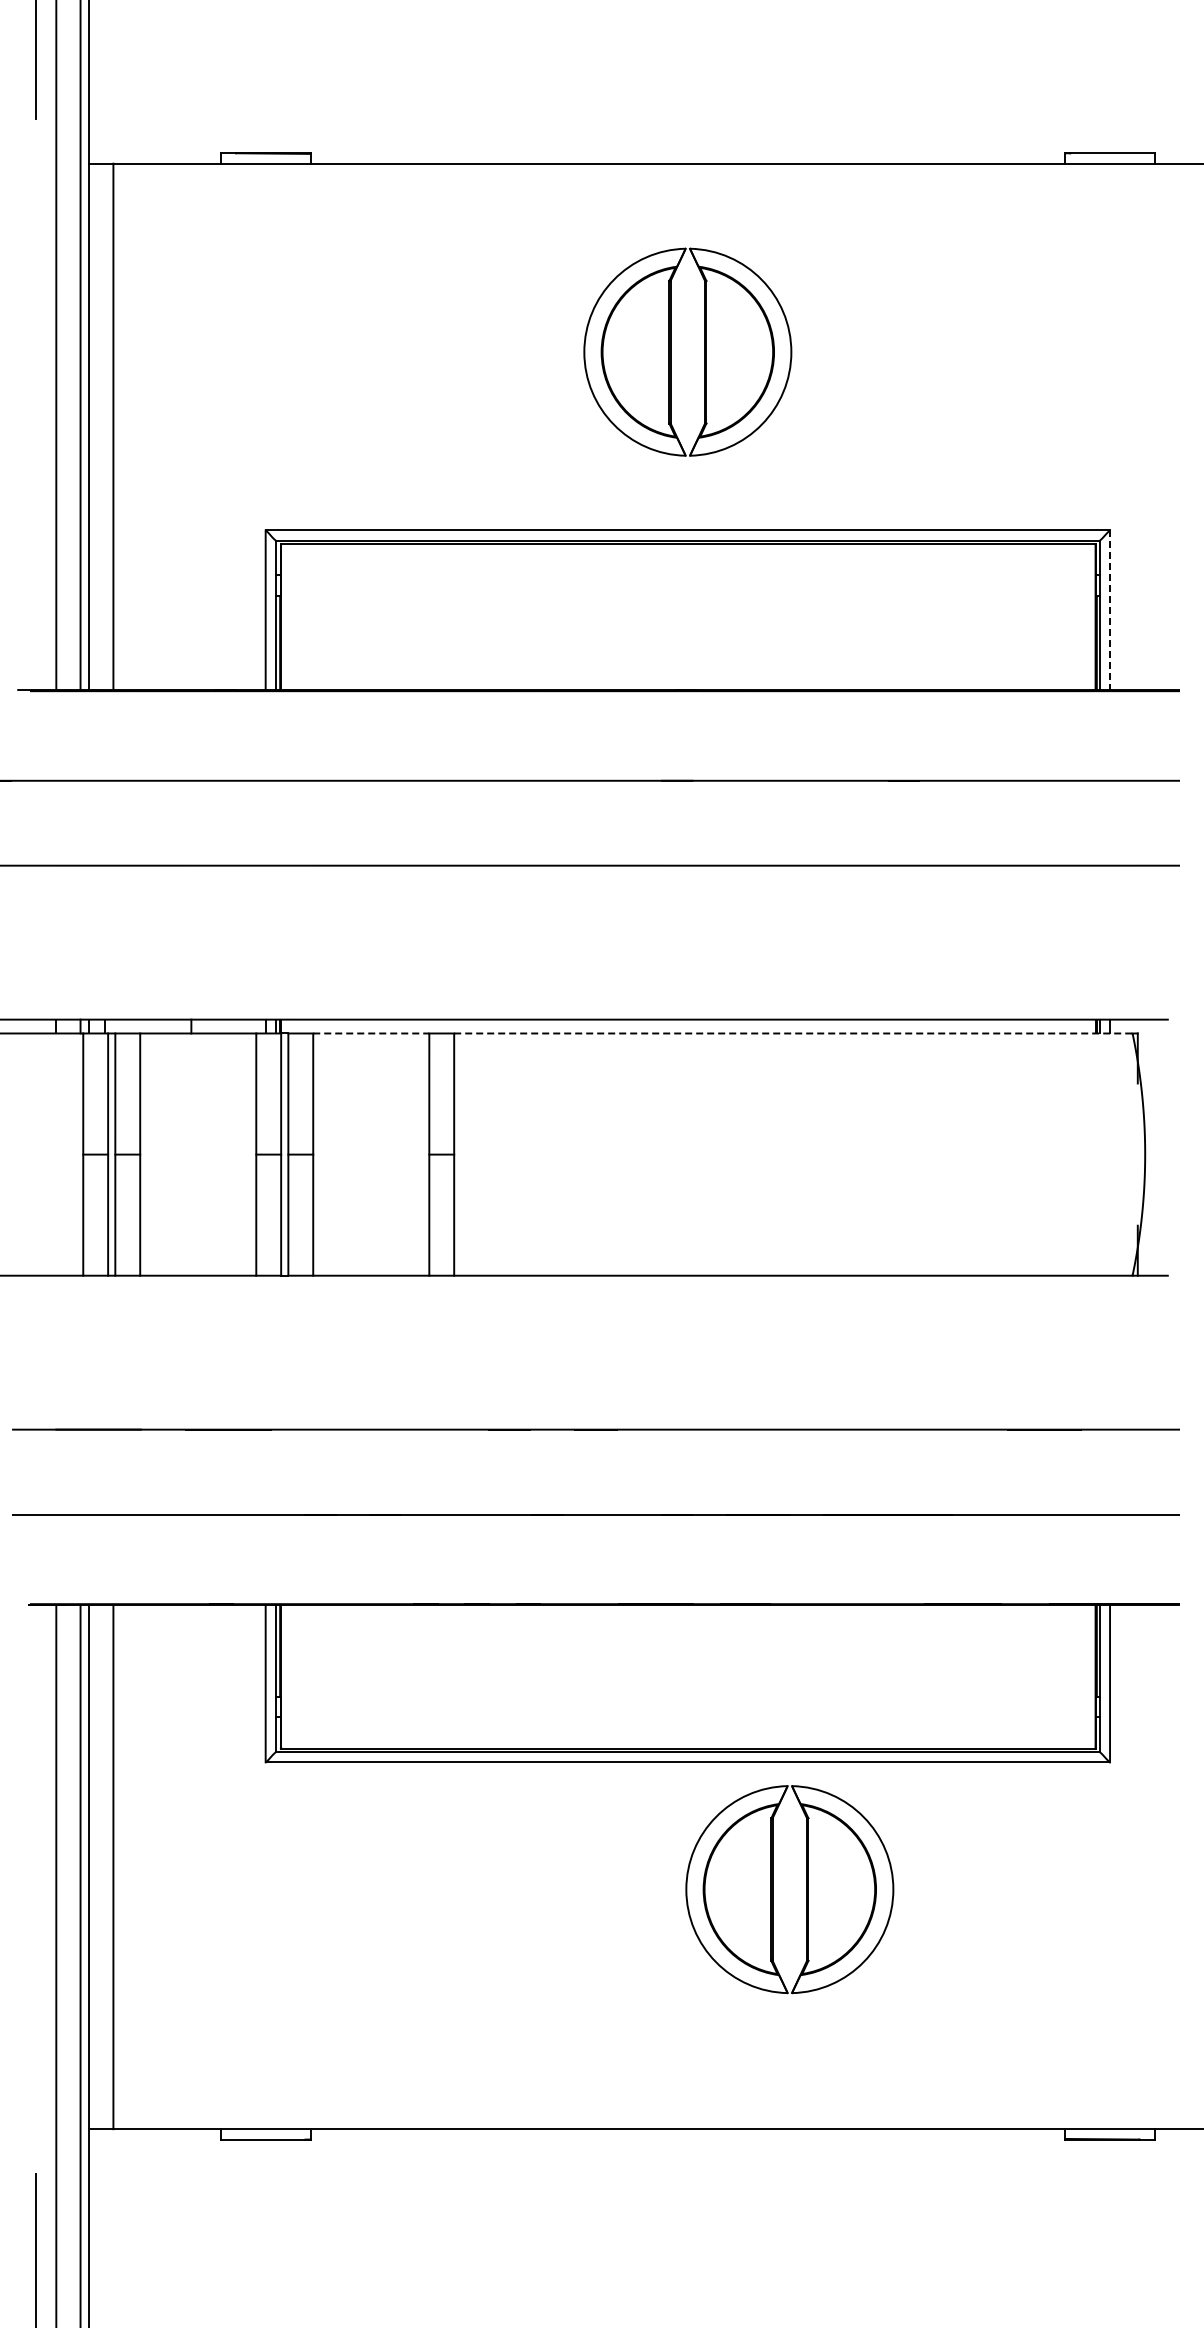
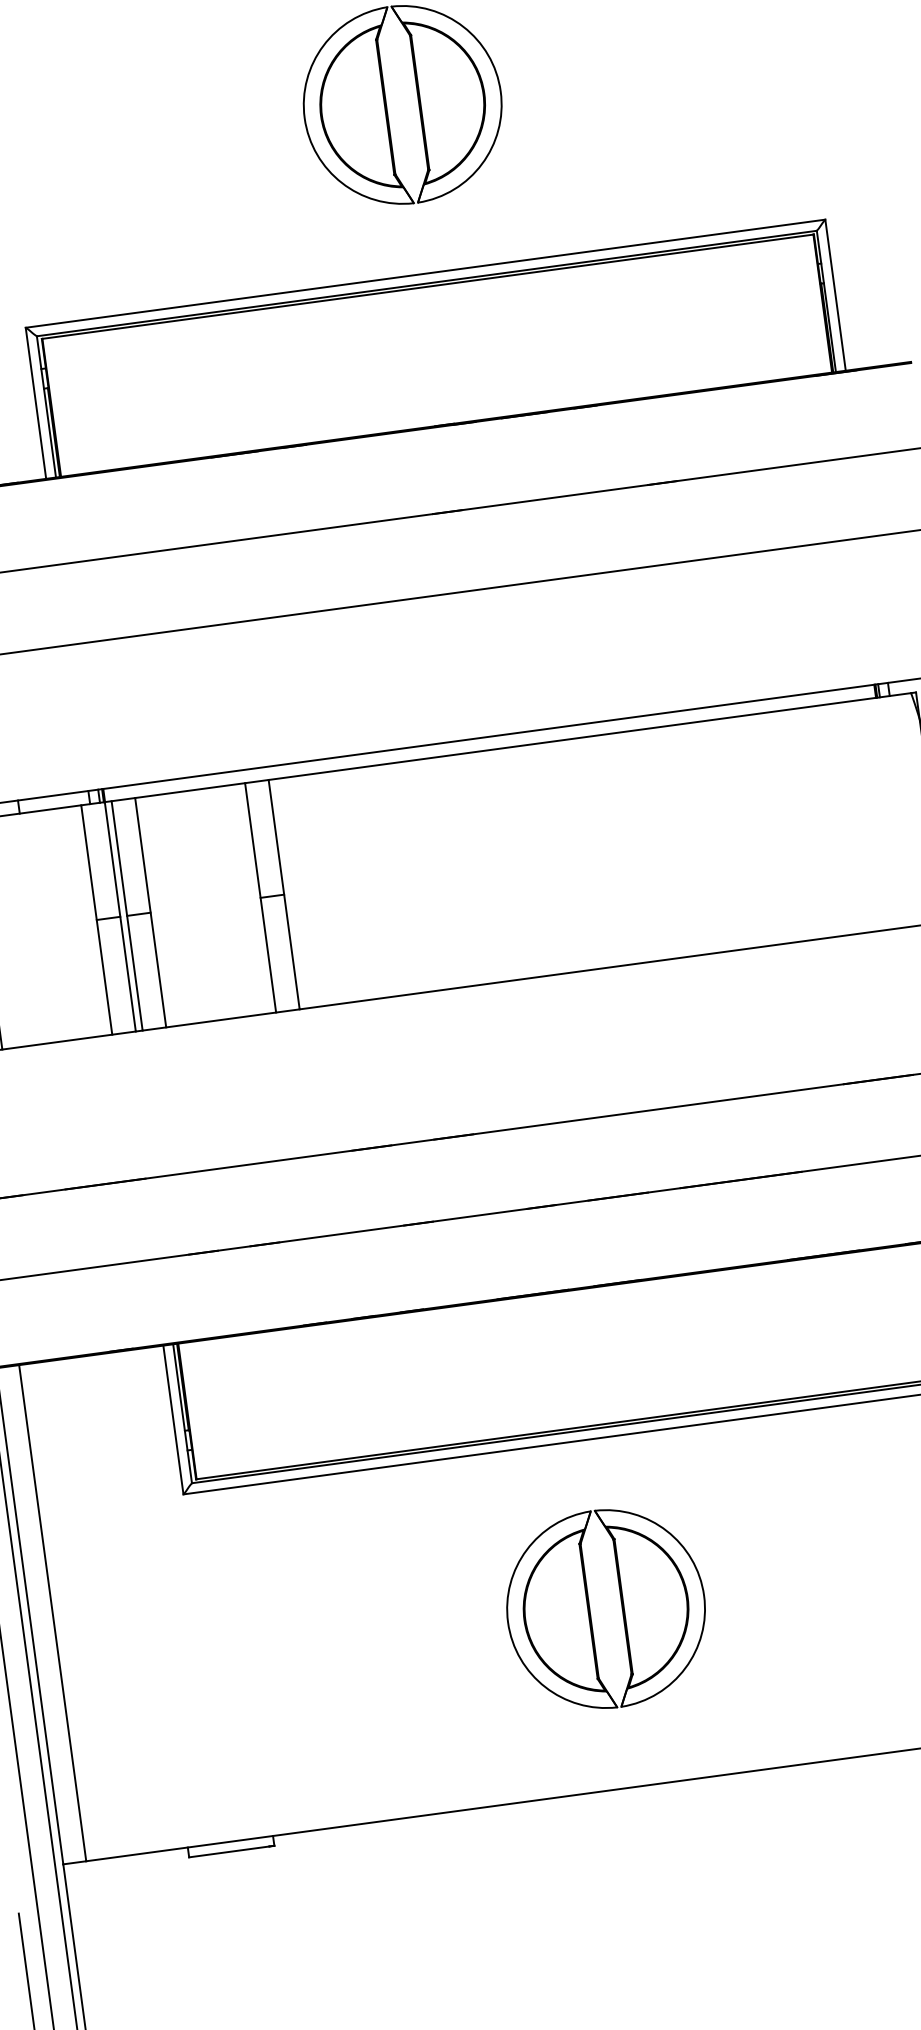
line: (1110, 610) -> (836, 295), dashed -> solid
line: (371, 1033) -> (190, 790), dashed -> solid
line: (793, 1033) -> (589, 736), dashed -> solid
part: (773, 1889) -> (590, 1611), moved

